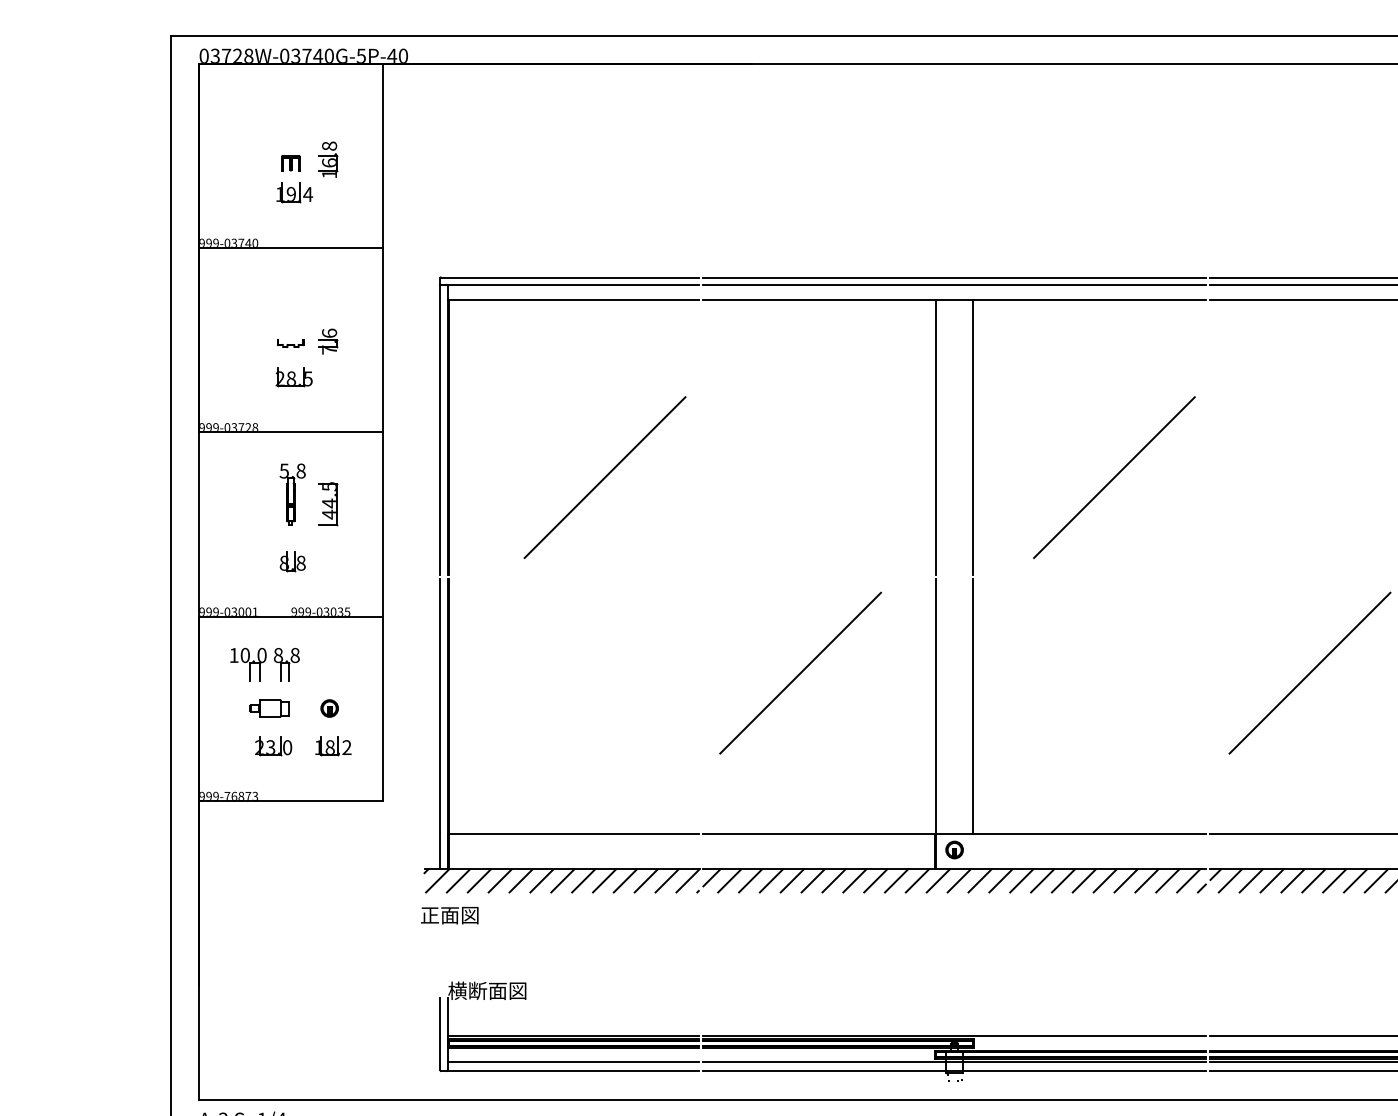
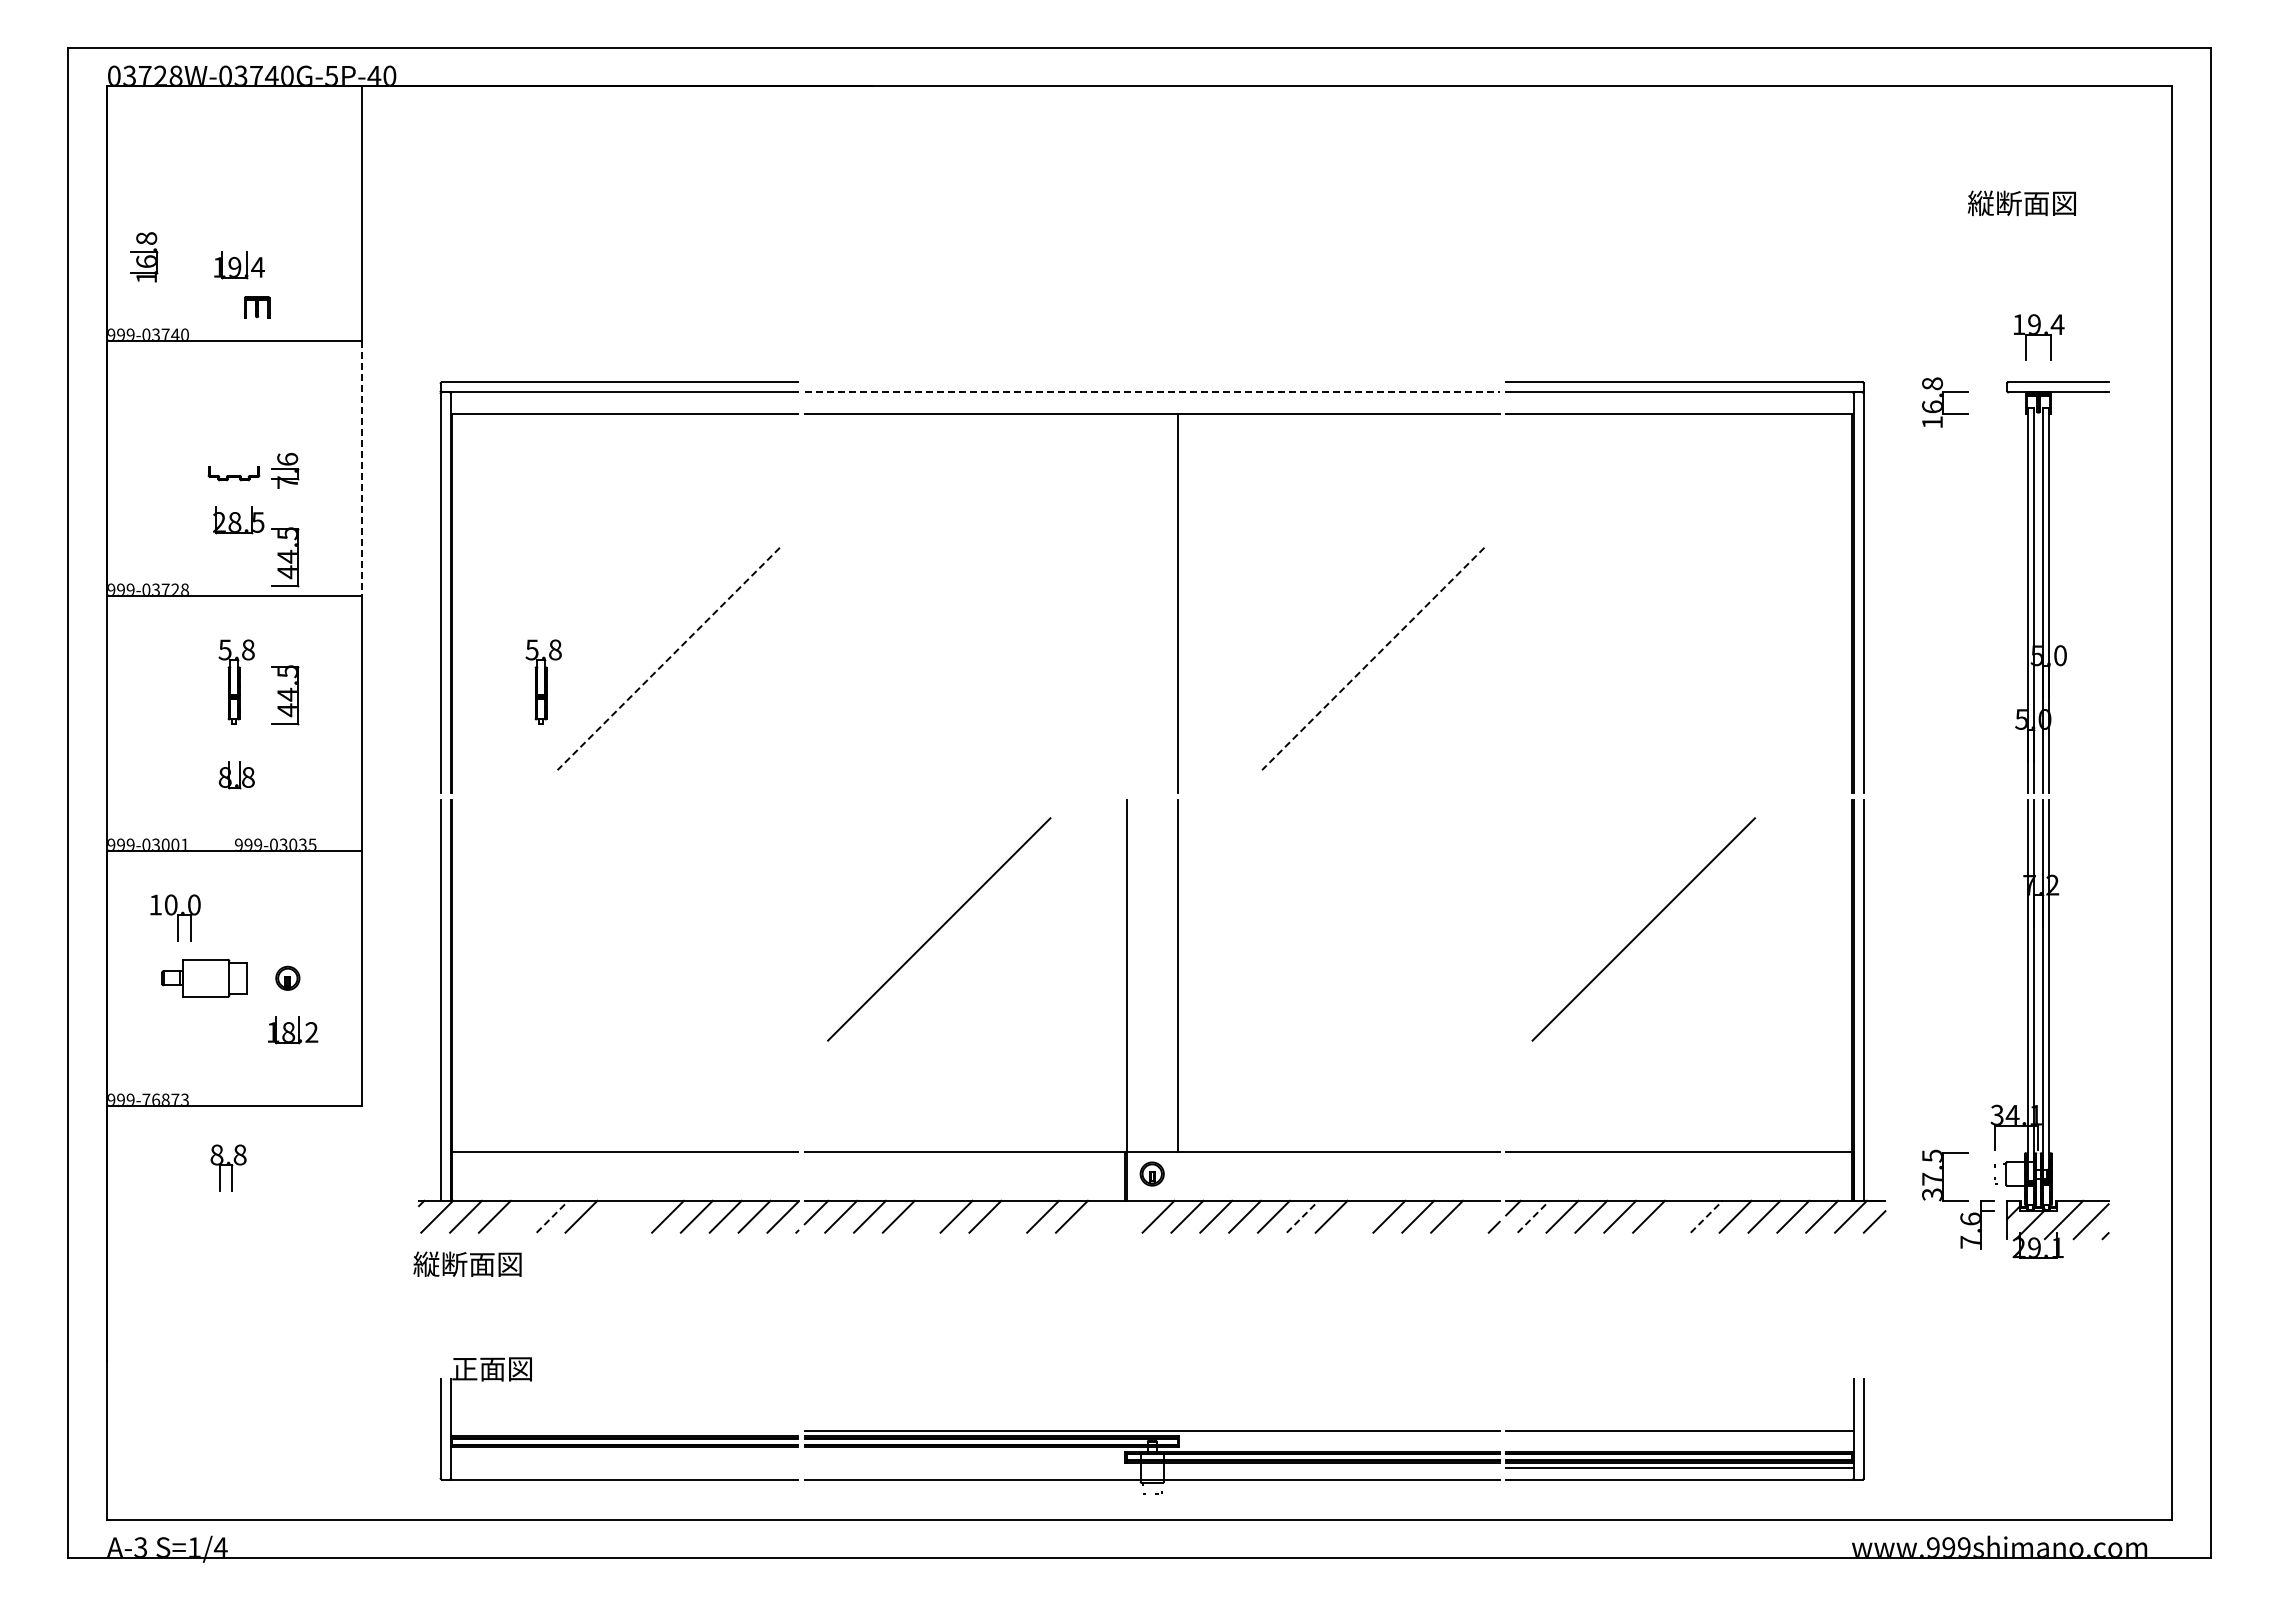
part: (327, 159) -> (144, 257), moved
part: (291, 163) -> (257, 307), moved
line: (954, 277) -> (1151, 382), removed
line: (954, 284) -> (1152, 392), solid -> dashed
line: (382, 339) -> (361, 468), solid -> dashed
part: (291, 343) -> (234, 473), size x1.4
part: (327, 404) -> (285, 557), added
line: (936, 437) -> (1126, 603), removed
line: (604, 477) -> (668, 659), solid -> dashed
line: (1113, 477) -> (1372, 659), solid -> dashed
part: (514, 493) -> (543, 681), added
part: (286, 664) -> (228, 1167), moved
part: (269, 708) -> (204, 978), size x1.6
part: (273, 746) -> (209, 1030), removed
line: (500, 880) -> (523, 1216), removed
line: (521, 880) -> (552, 1216), solid -> dashed
line: (562, 880) -> (610, 1216), removed
line: (583, 880) -> (639, 1216), removed
line: (792, 880) -> (927, 1216), removed
line: (855, 880) -> (1014, 1216), removed
line: (917, 880) -> (1100, 1216), removed
line: (938, 880) -> (1129, 1216), removed
line: (1063, 880) -> (1302, 1216), solid -> dashed
line: (1105, 880) -> (1360, 1216), removed
line: (1188, 880) -> (1475, 1216), removed
line: (1230, 880) -> (1533, 1216), solid -> dashed
line: (1334, 880) -> (1677, 1216), removed
line: (1355, 880) -> (1706, 1216), solid -> dashed
text: (459, 914) -> (467, 1263), 正面図 -> 縦断面図
text: (487, 990) -> (505, 1368), 横断面図 -> 正面図
line: (573, 1036) -> (624, 1431), removed
line: (573, 1062) -> (624, 1467), removed
line: (954, 1062) -> (1151, 1467), removed

